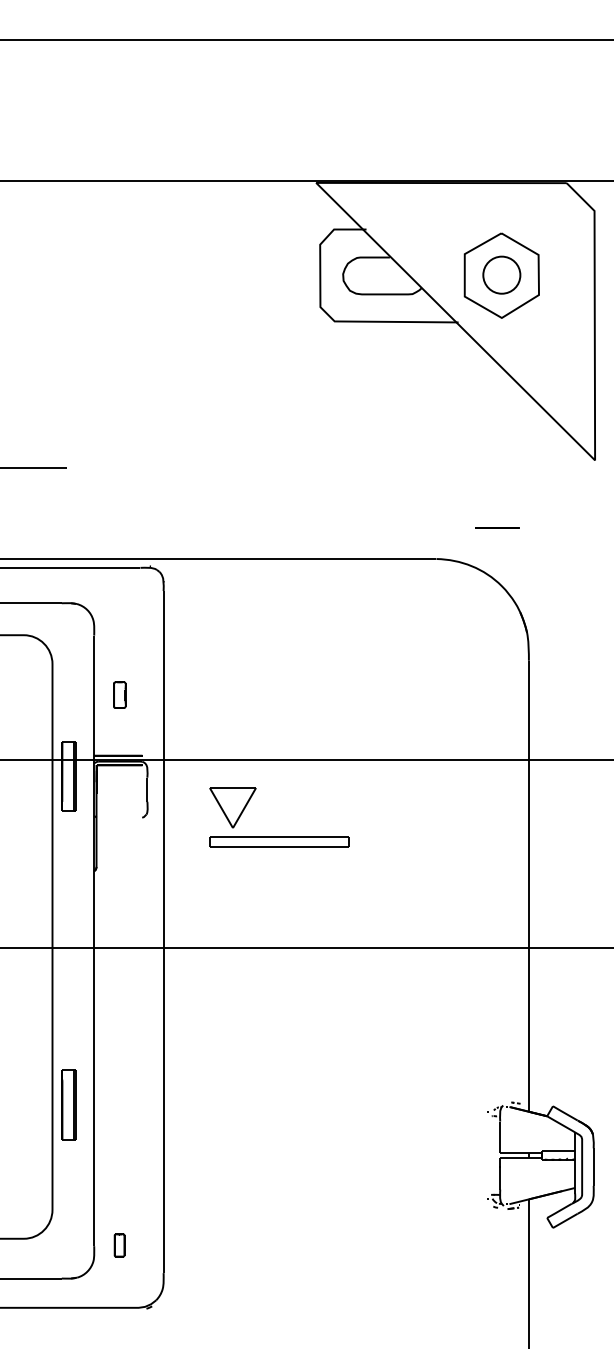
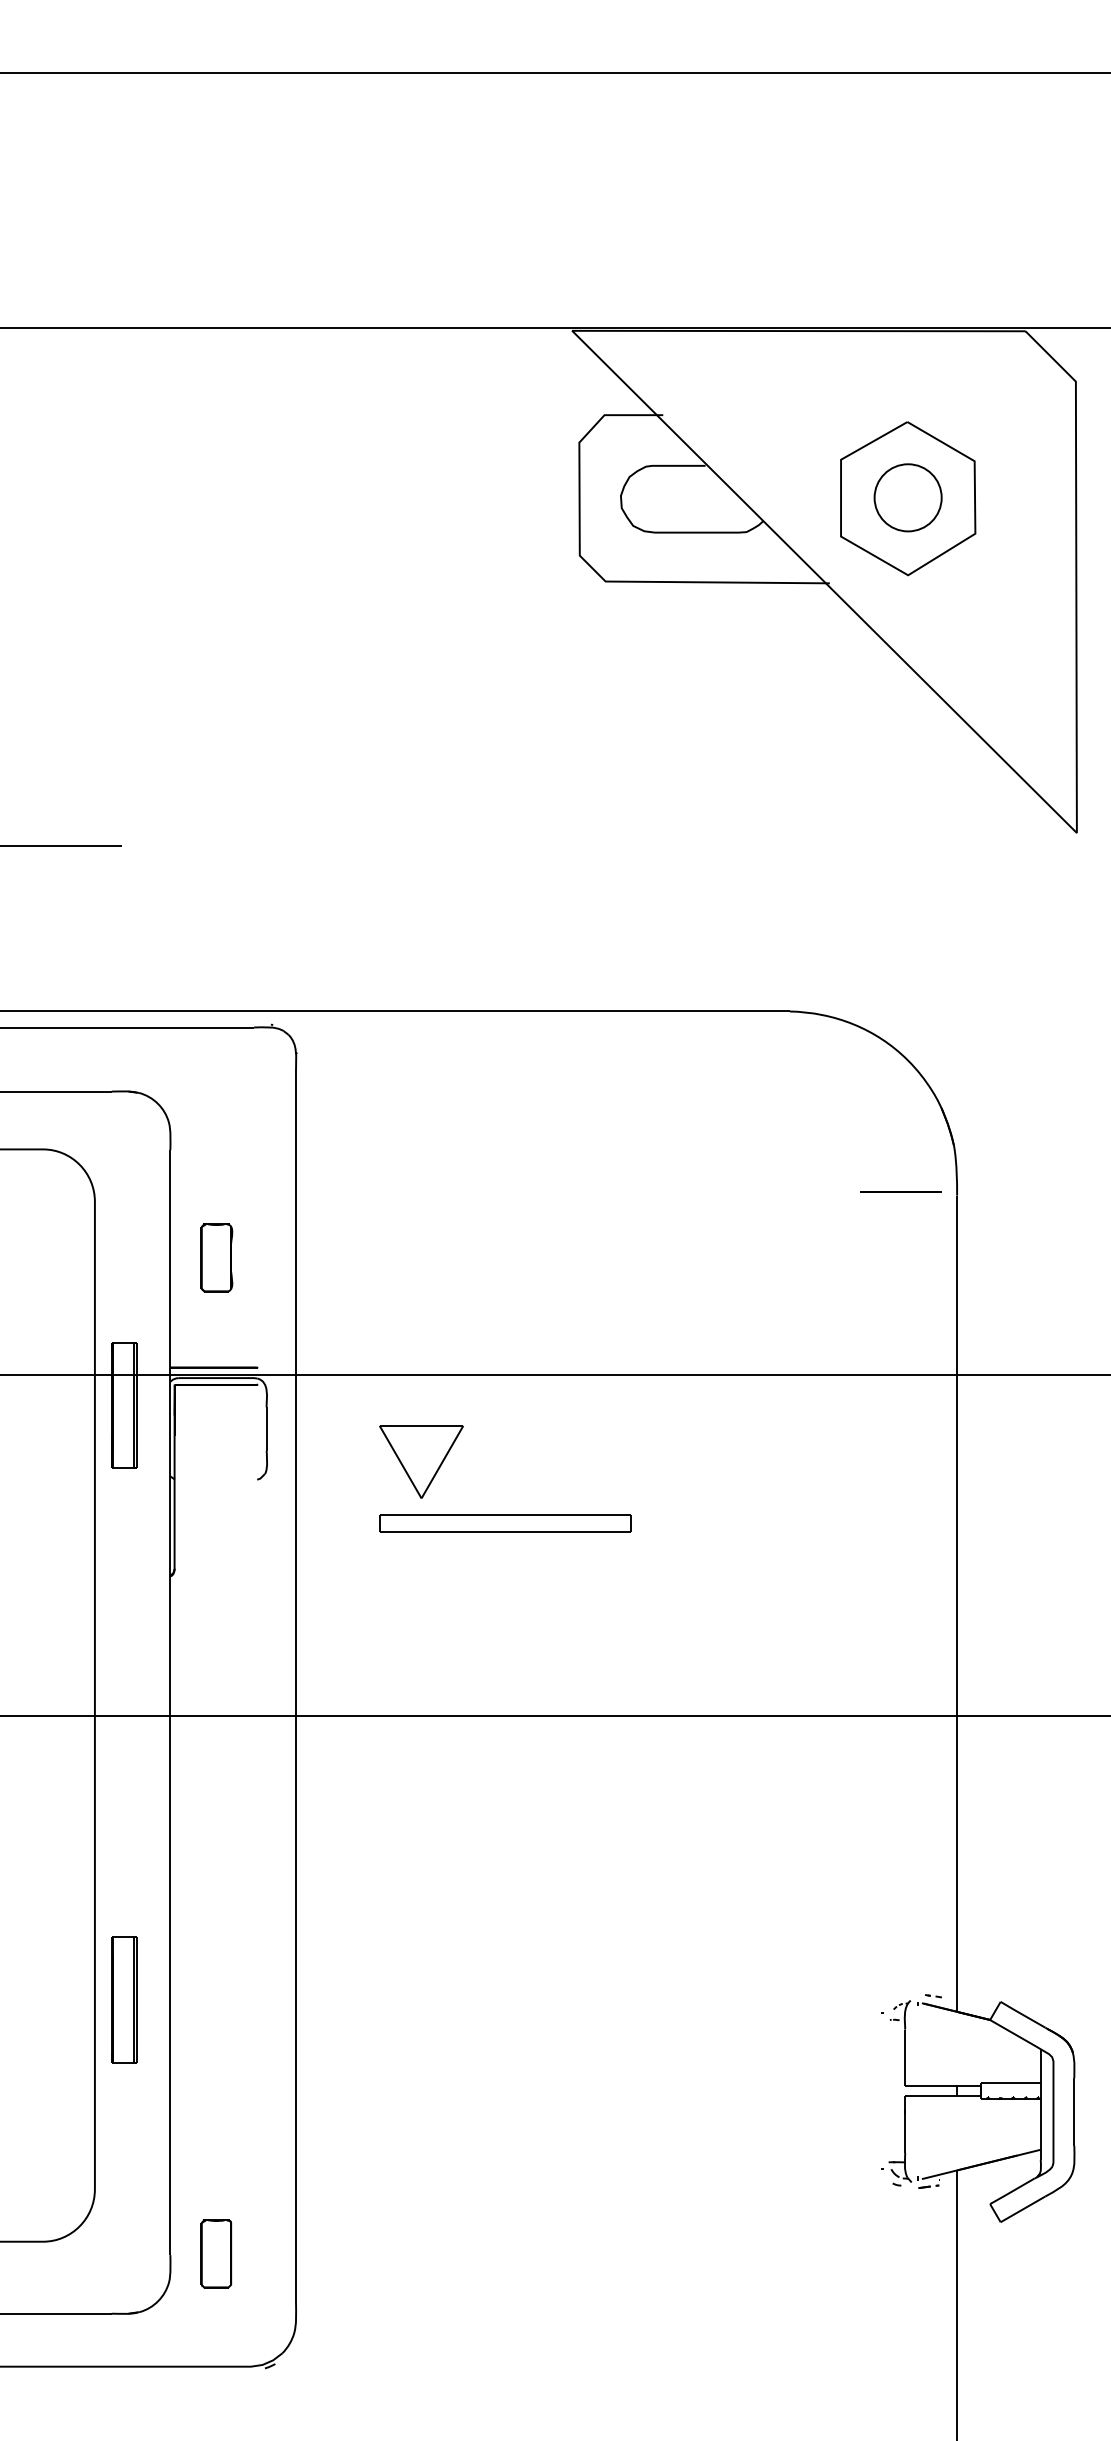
line: (497, 527) -> (900, 1191), moved
part: (119, 694) -> (216, 1256), size x1.43
part: (119, 1245) -> (216, 2253), size x1.67

